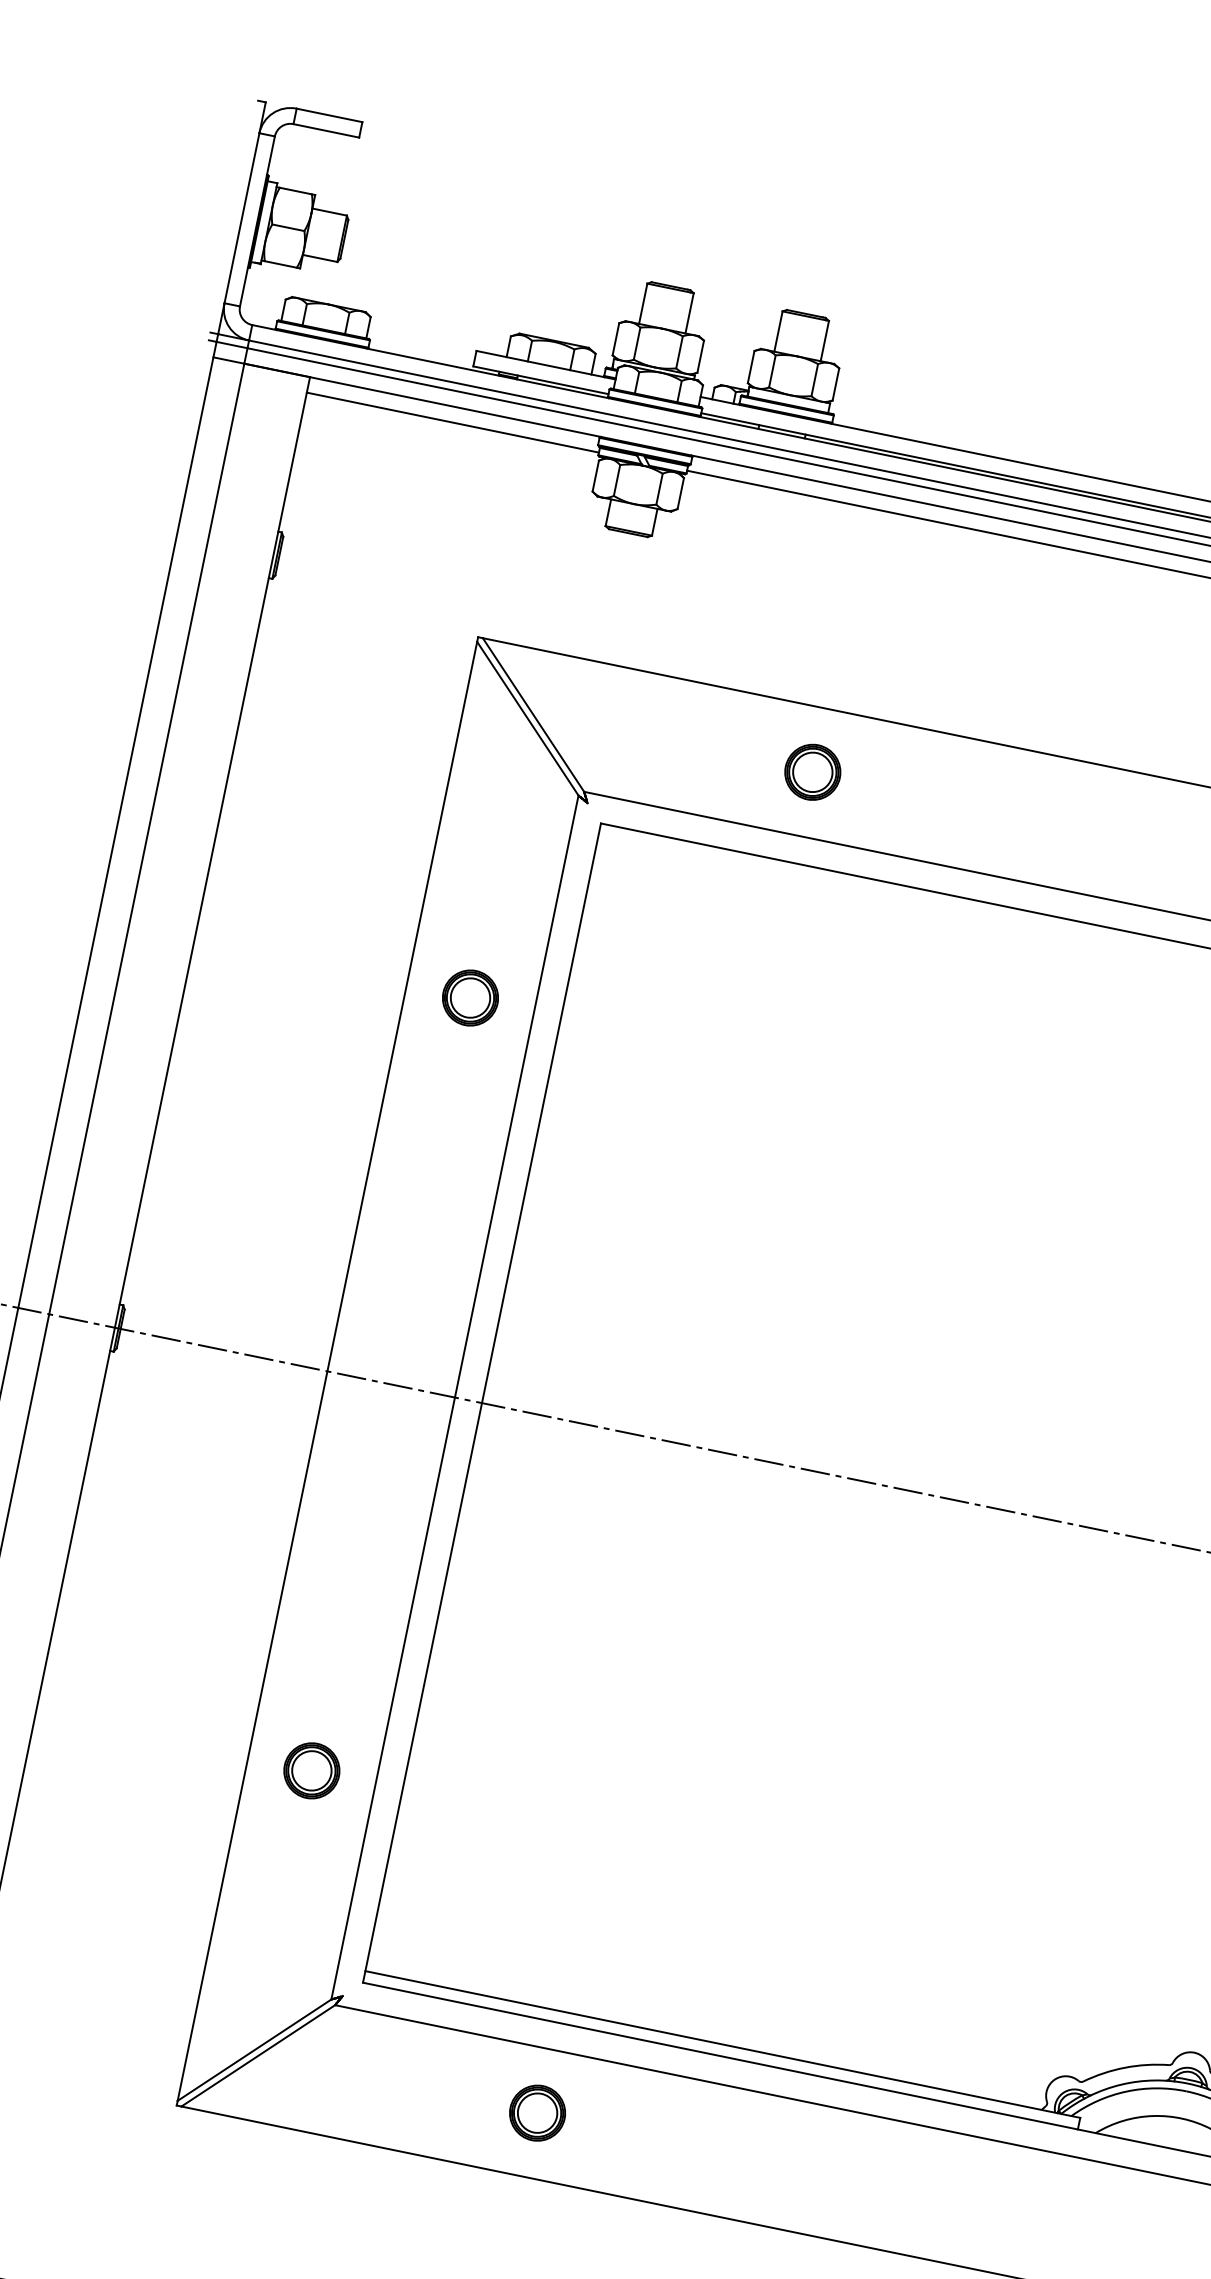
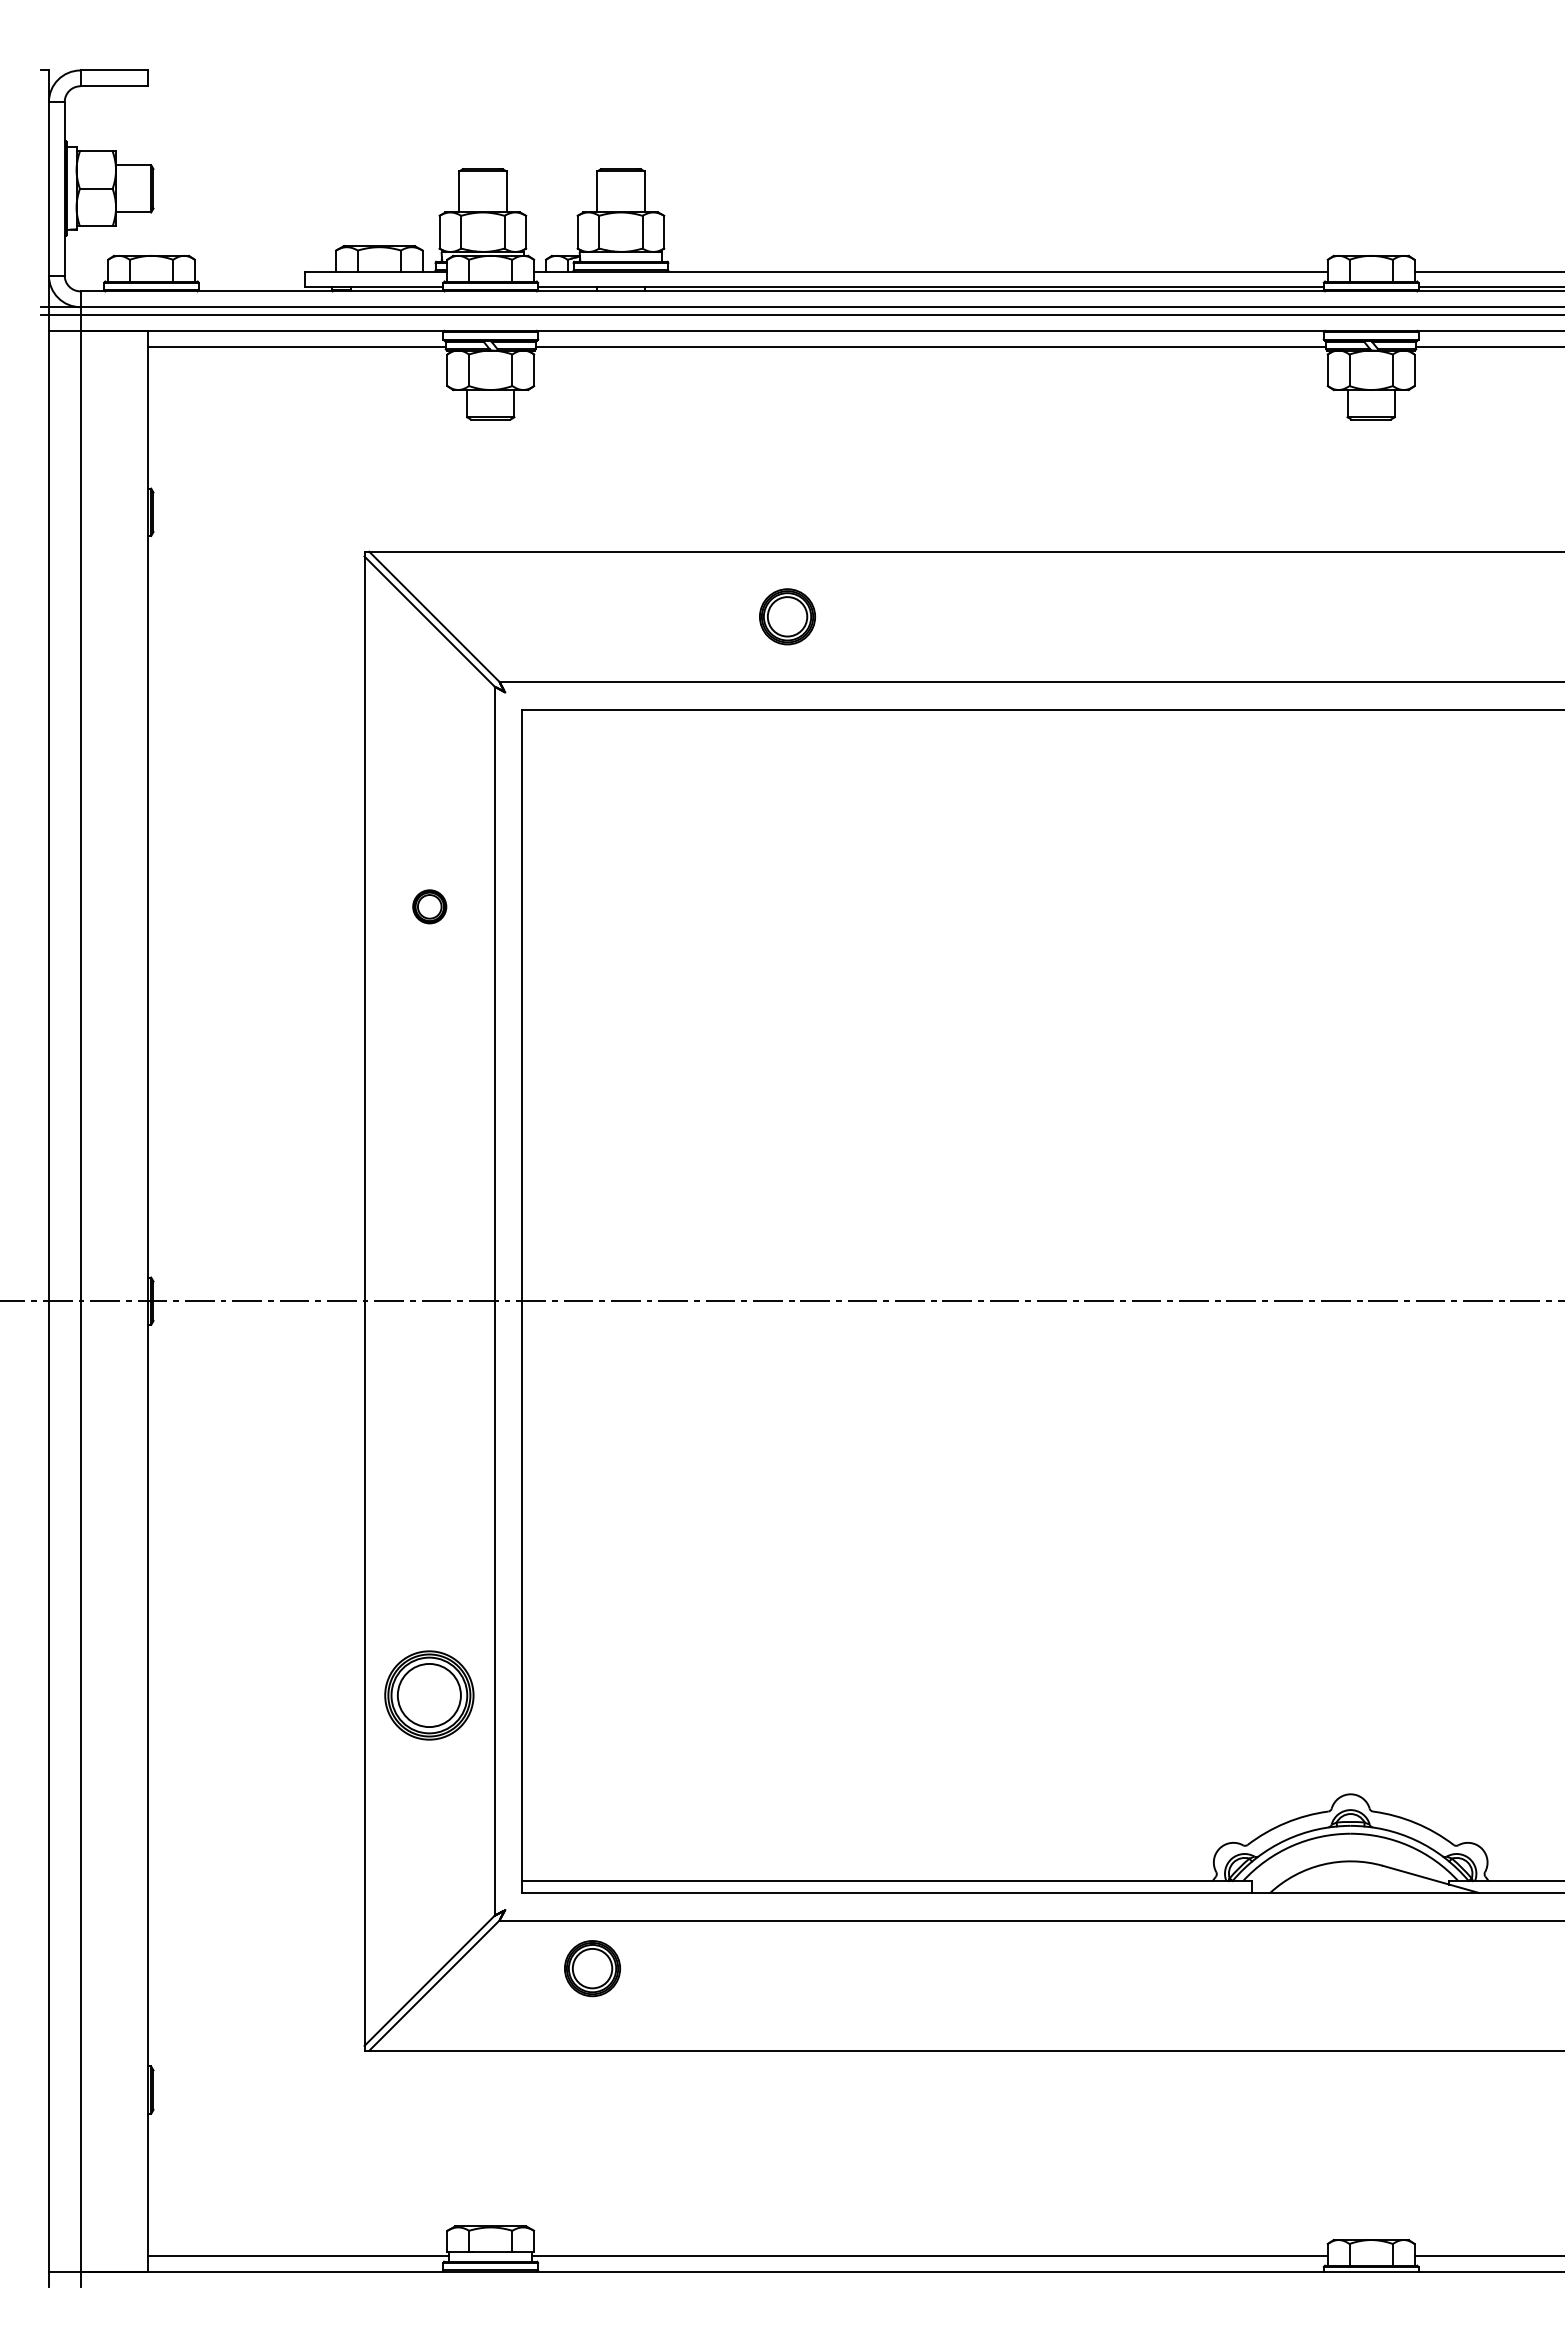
part: (812, 772) -> (787, 616), moved
part: (470, 997) -> (429, 906), size x0.6
part: (311, 1770) -> (429, 1695), size x1.6
part: (537, 2113) -> (592, 1968), moved

